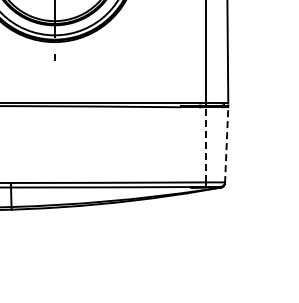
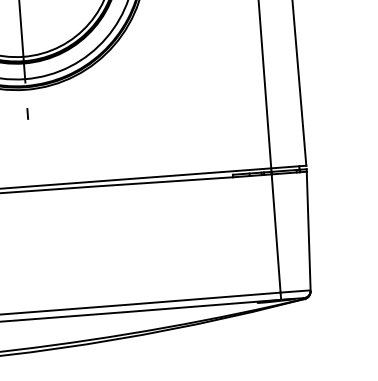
line: (205, 144) -> (275, 233), dashed -> solid
line: (226, 145) -> (308, 232), dashed -> solid

